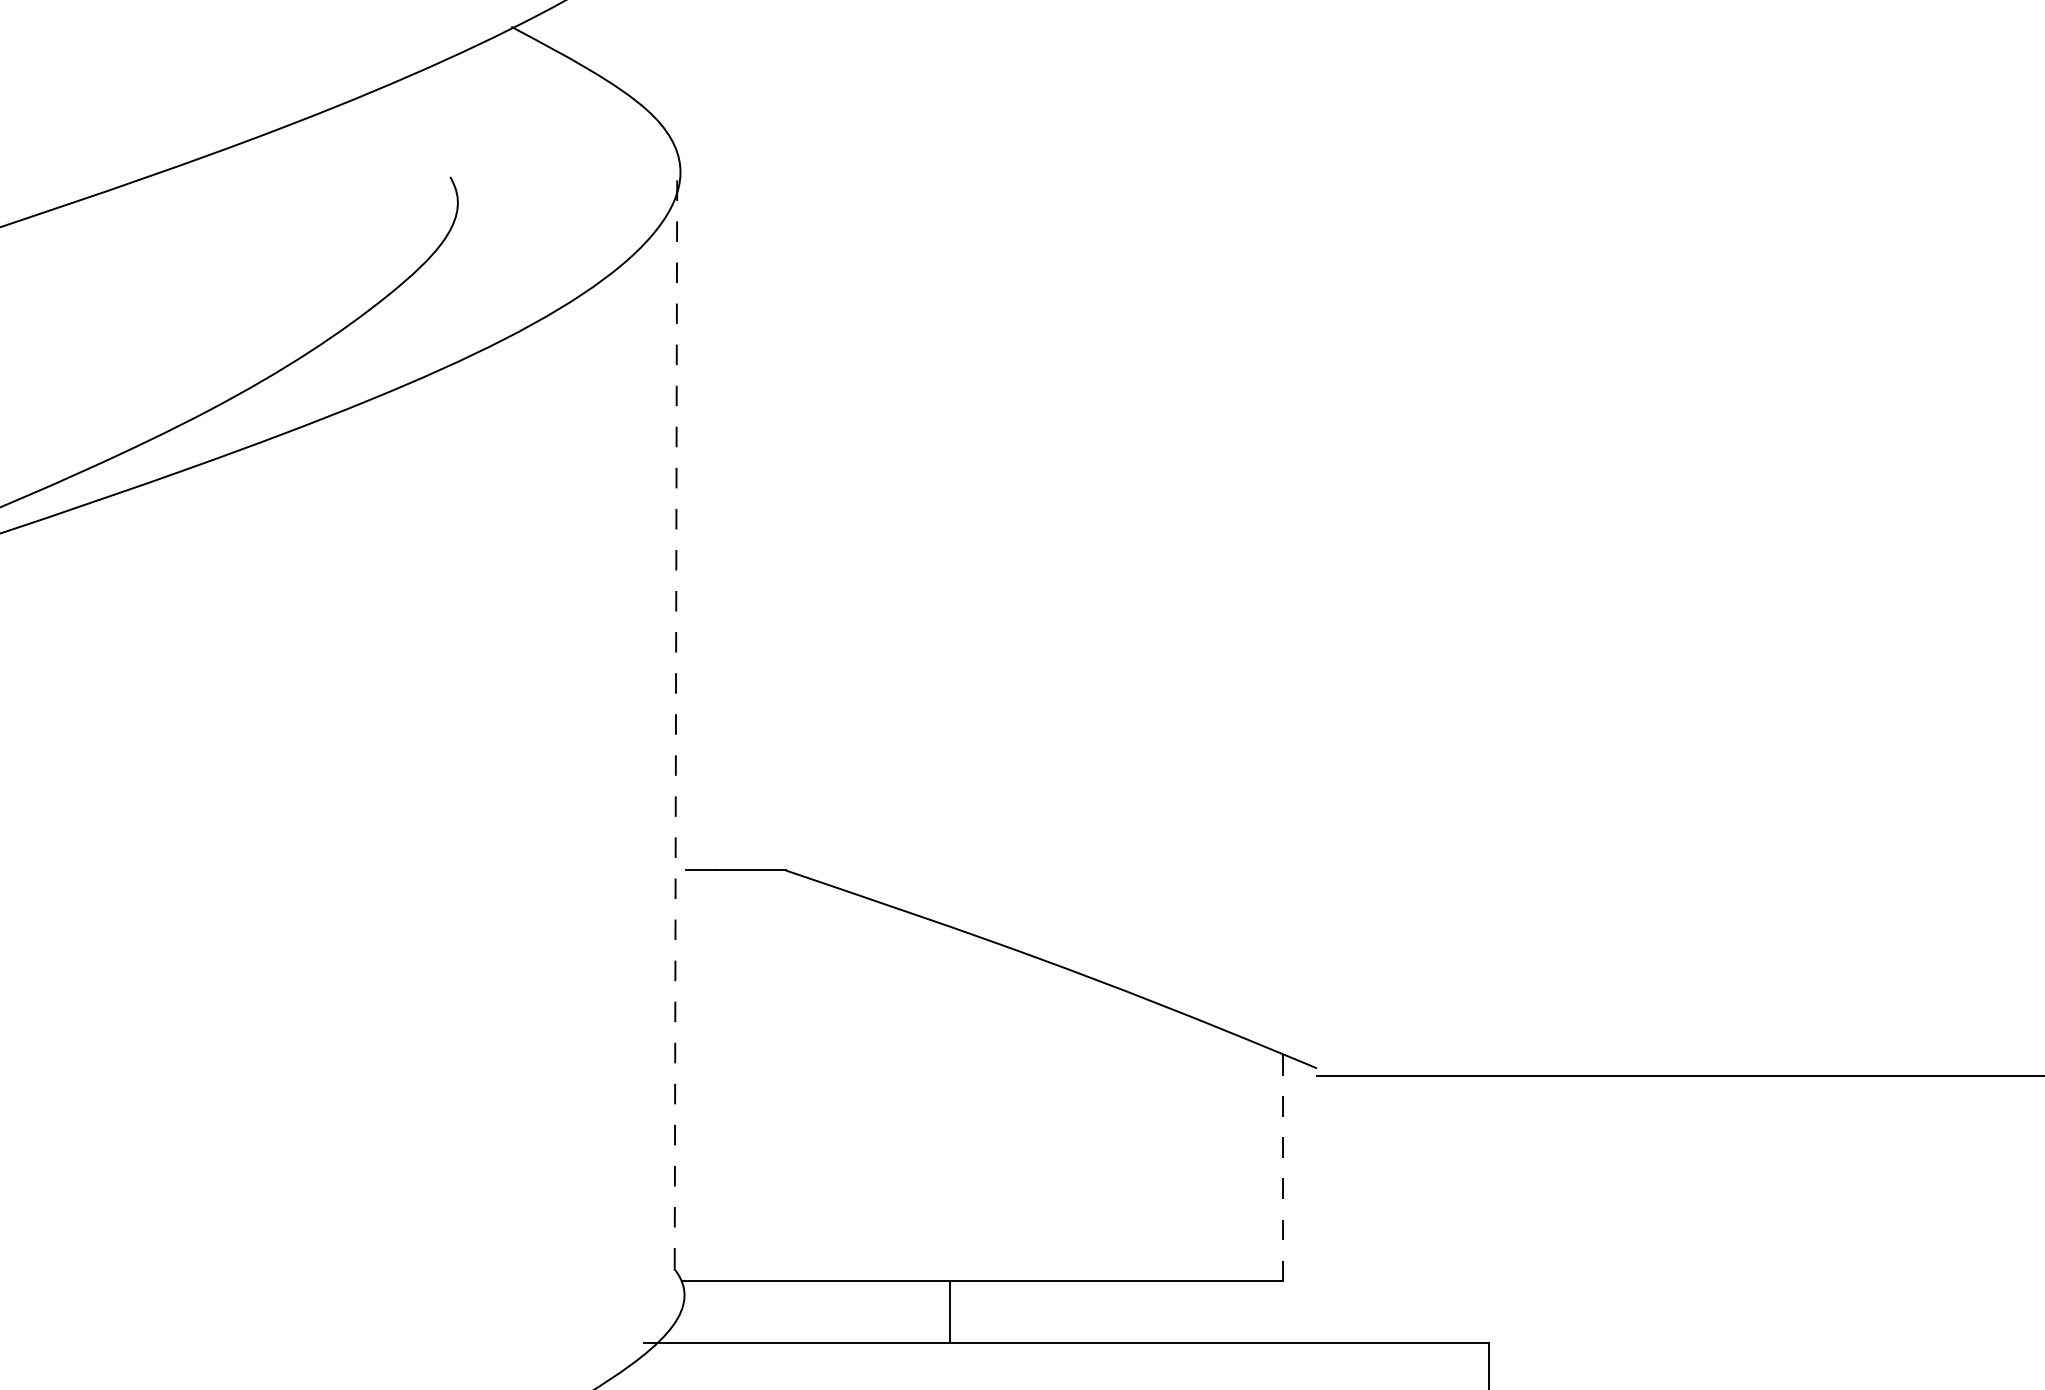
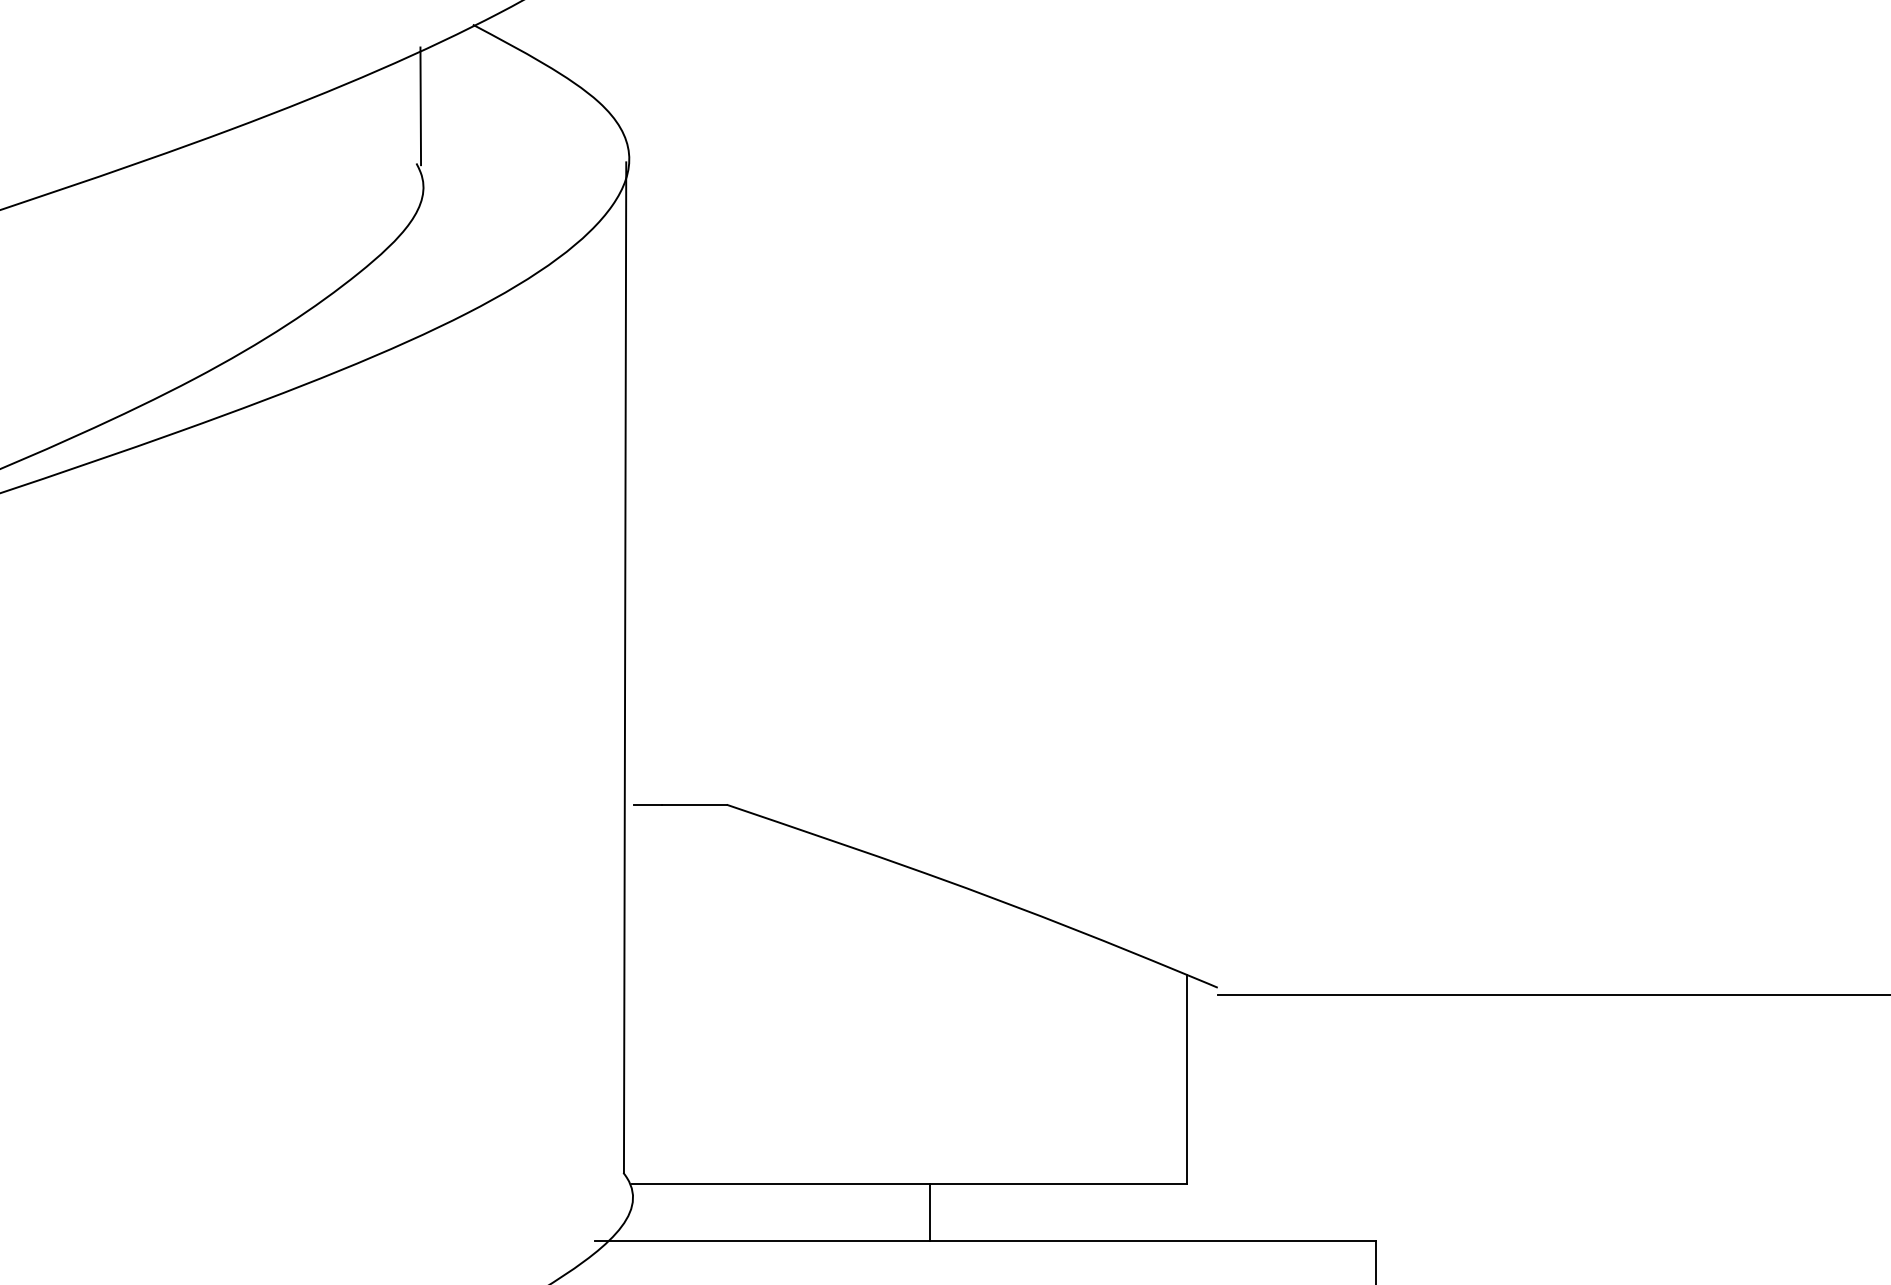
line: (454, 115) -> (420, 106), added
line: (676, 722) -> (625, 667), dashed -> solid
line: (1283, 1167) -> (1186, 1079), dashed -> solid
line: (950, 1311) -> (930, 1212), moved

